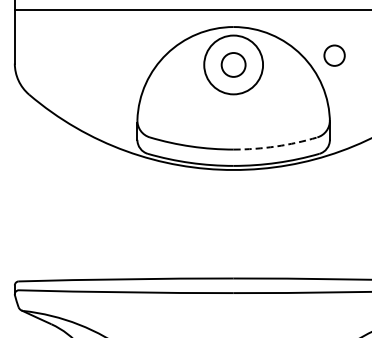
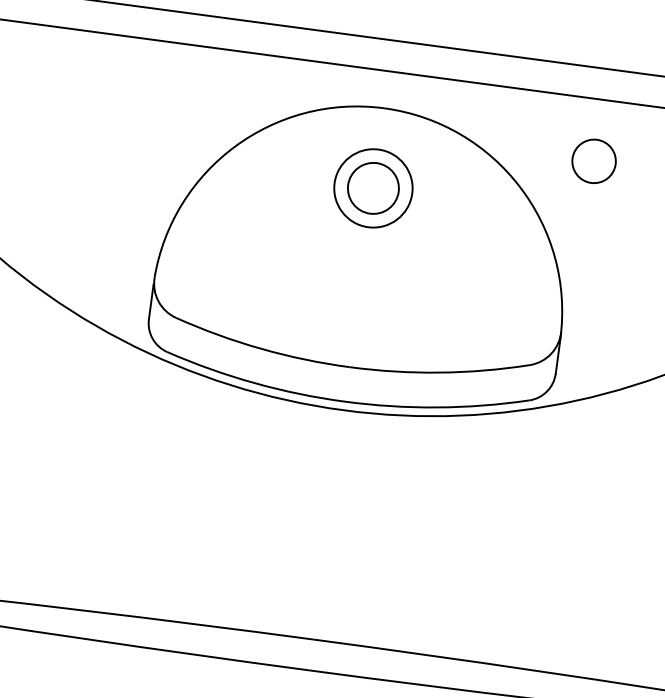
circle: (334, 55) -> (593, 160), moved
circle: (233, 64) -> (373, 187), size x0.62
arc: (275, 146) -> (438, 372), dashed -> solid

